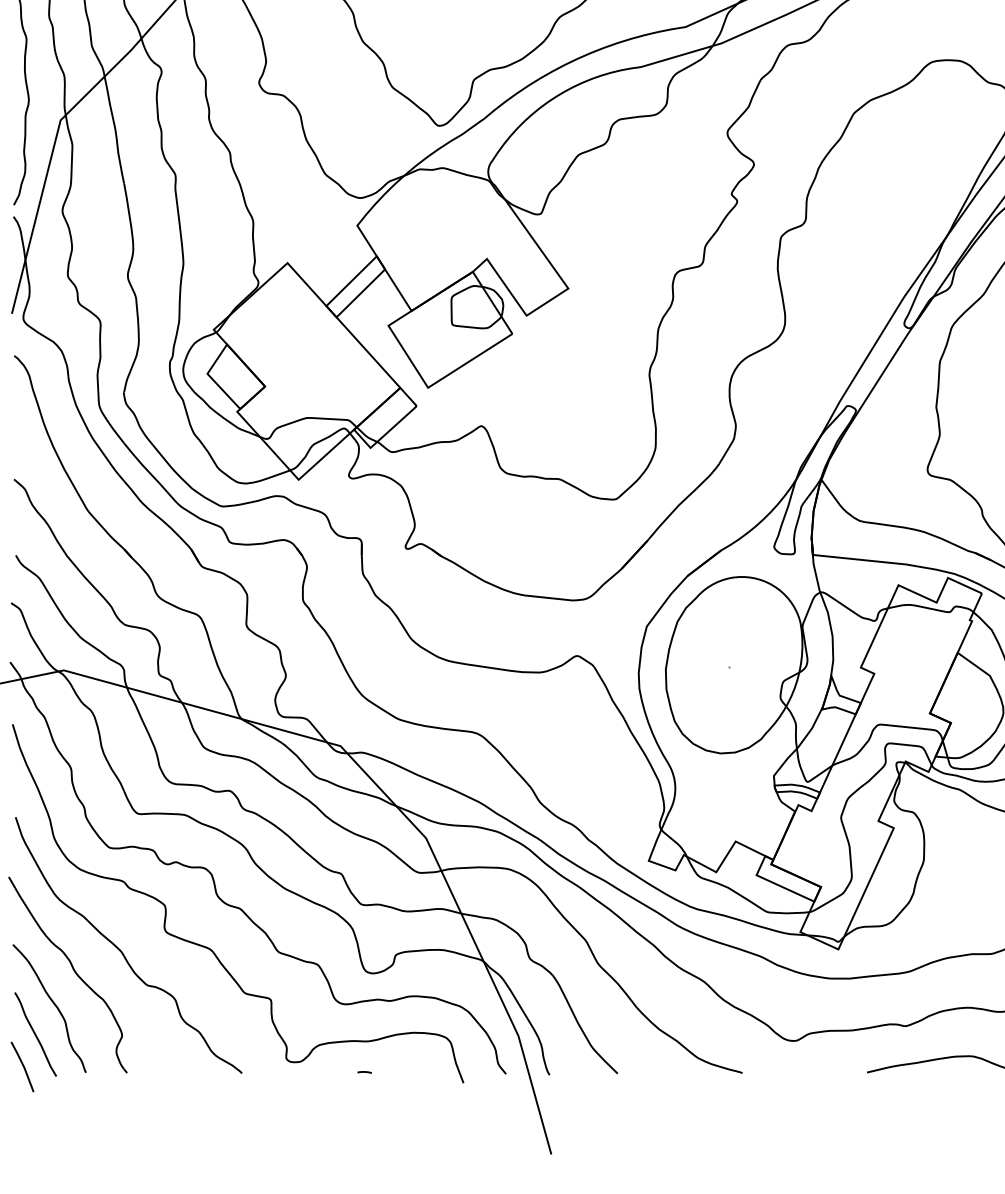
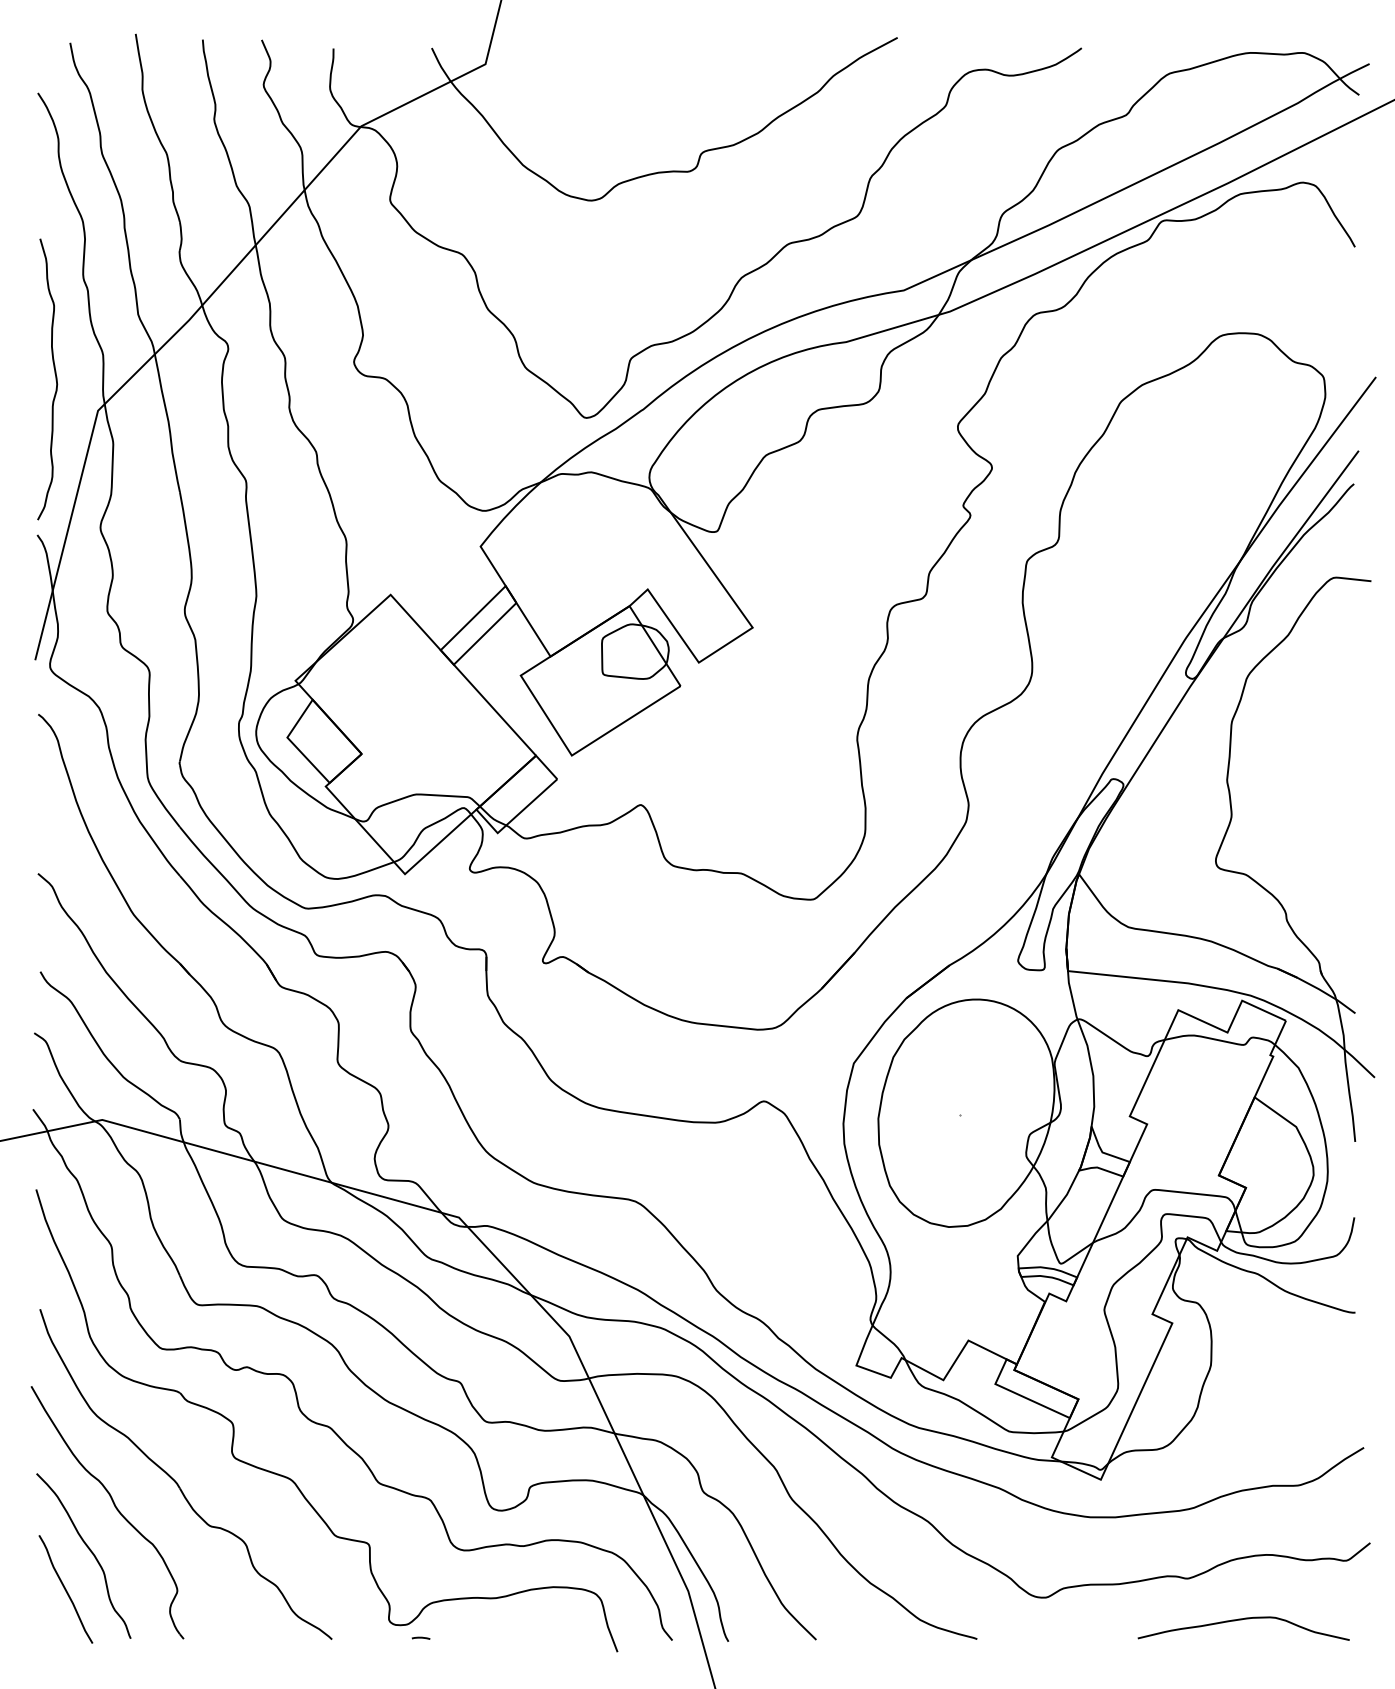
line: (22, 1066) -> (49, 1630), removed
curve: (364, 1071) -> (420, 1637), moved

